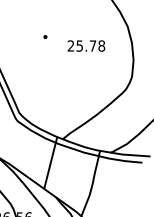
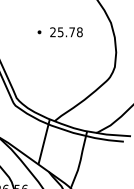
text: (86, 45) -> (66, 31), moved

